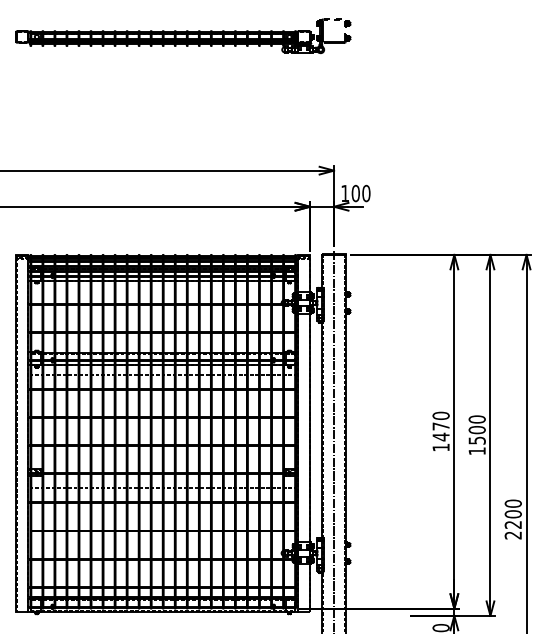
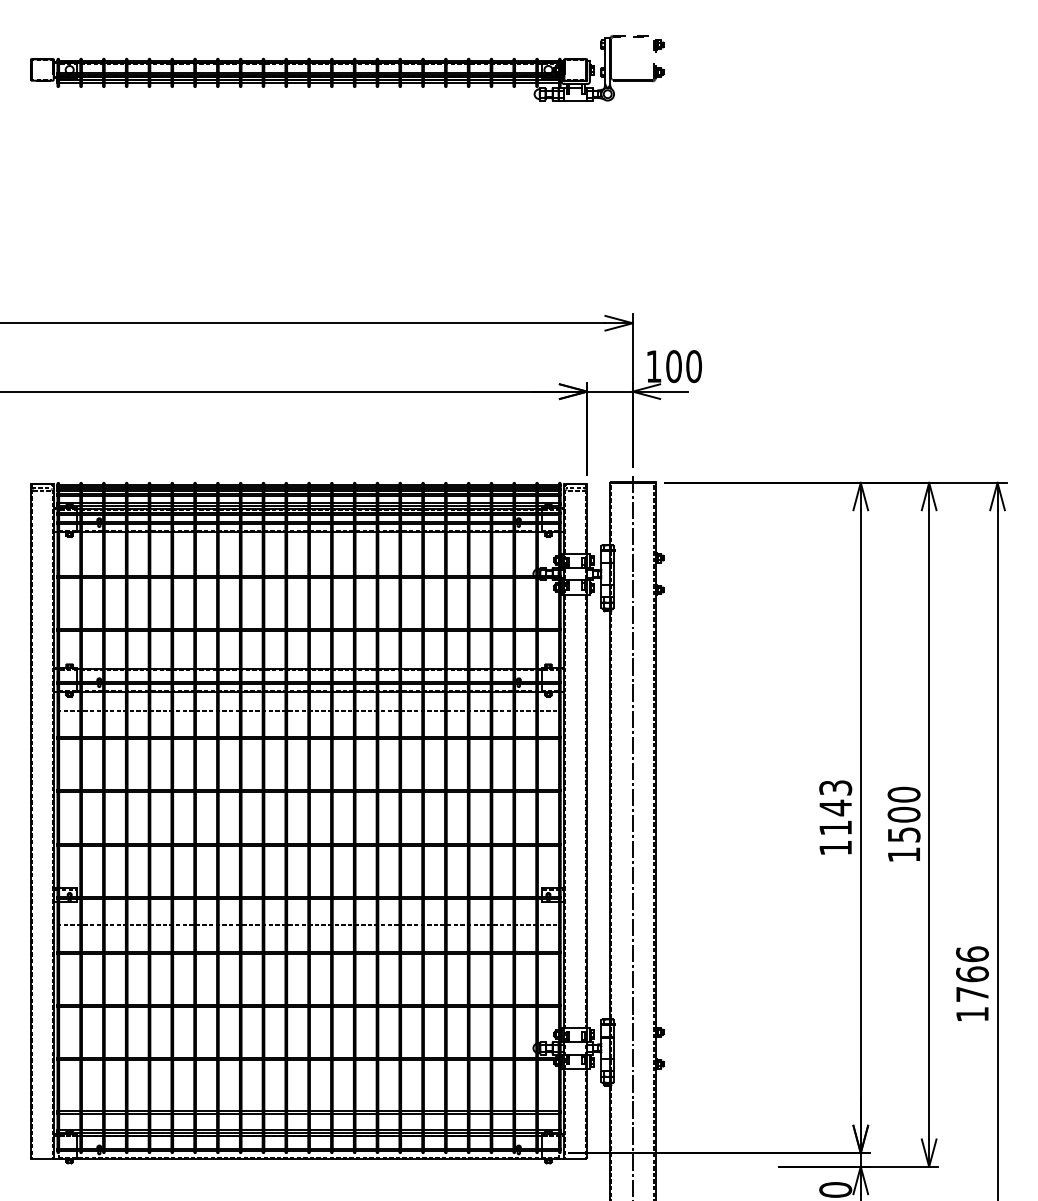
text: (440, 426) -> (834, 807), 1470 -> 1143
text: (512, 519) -> (970, 984), 2200 -> 1766

